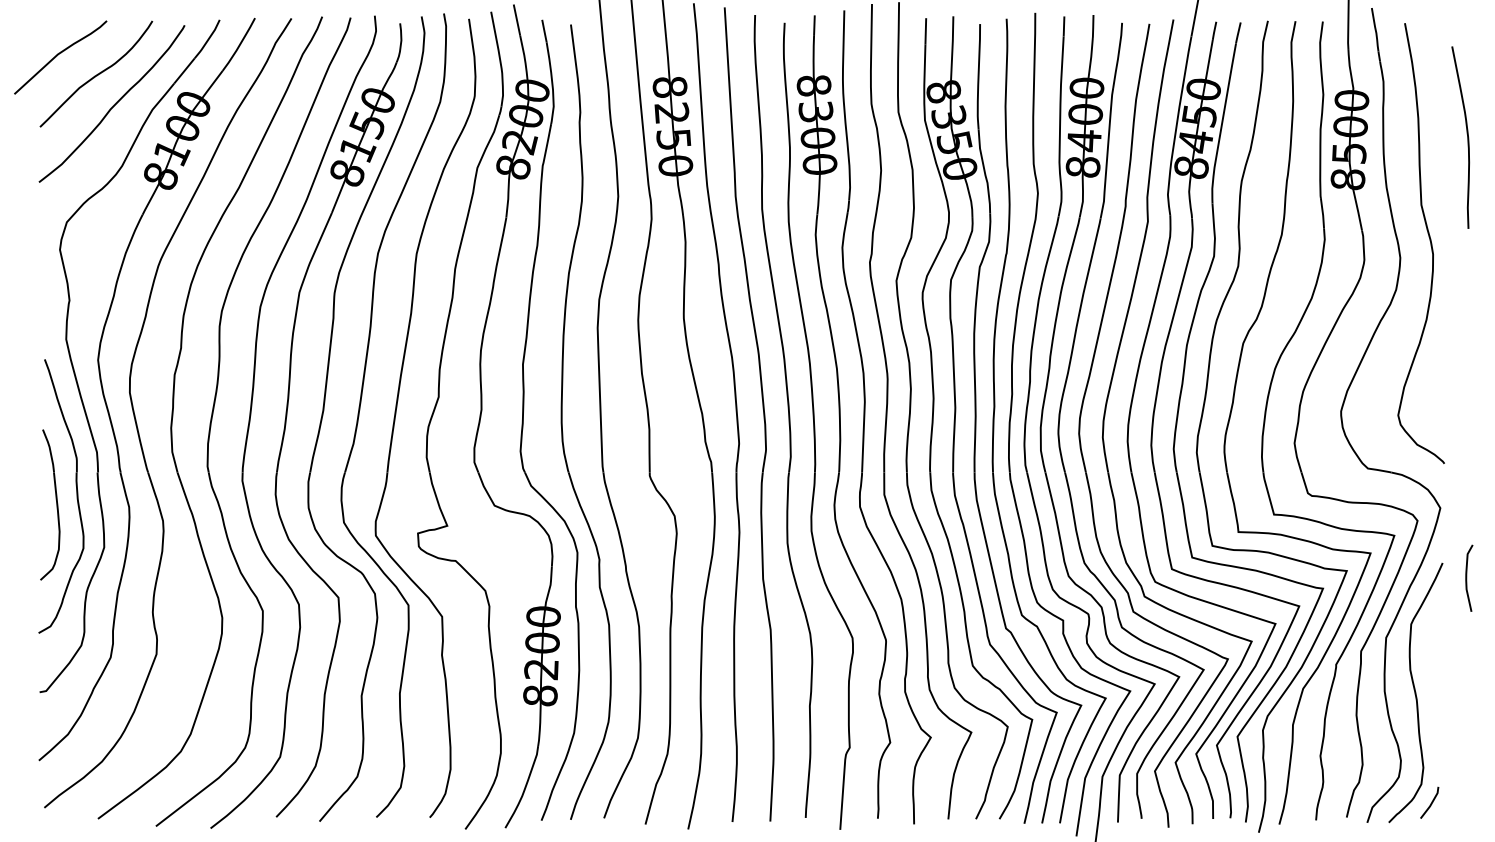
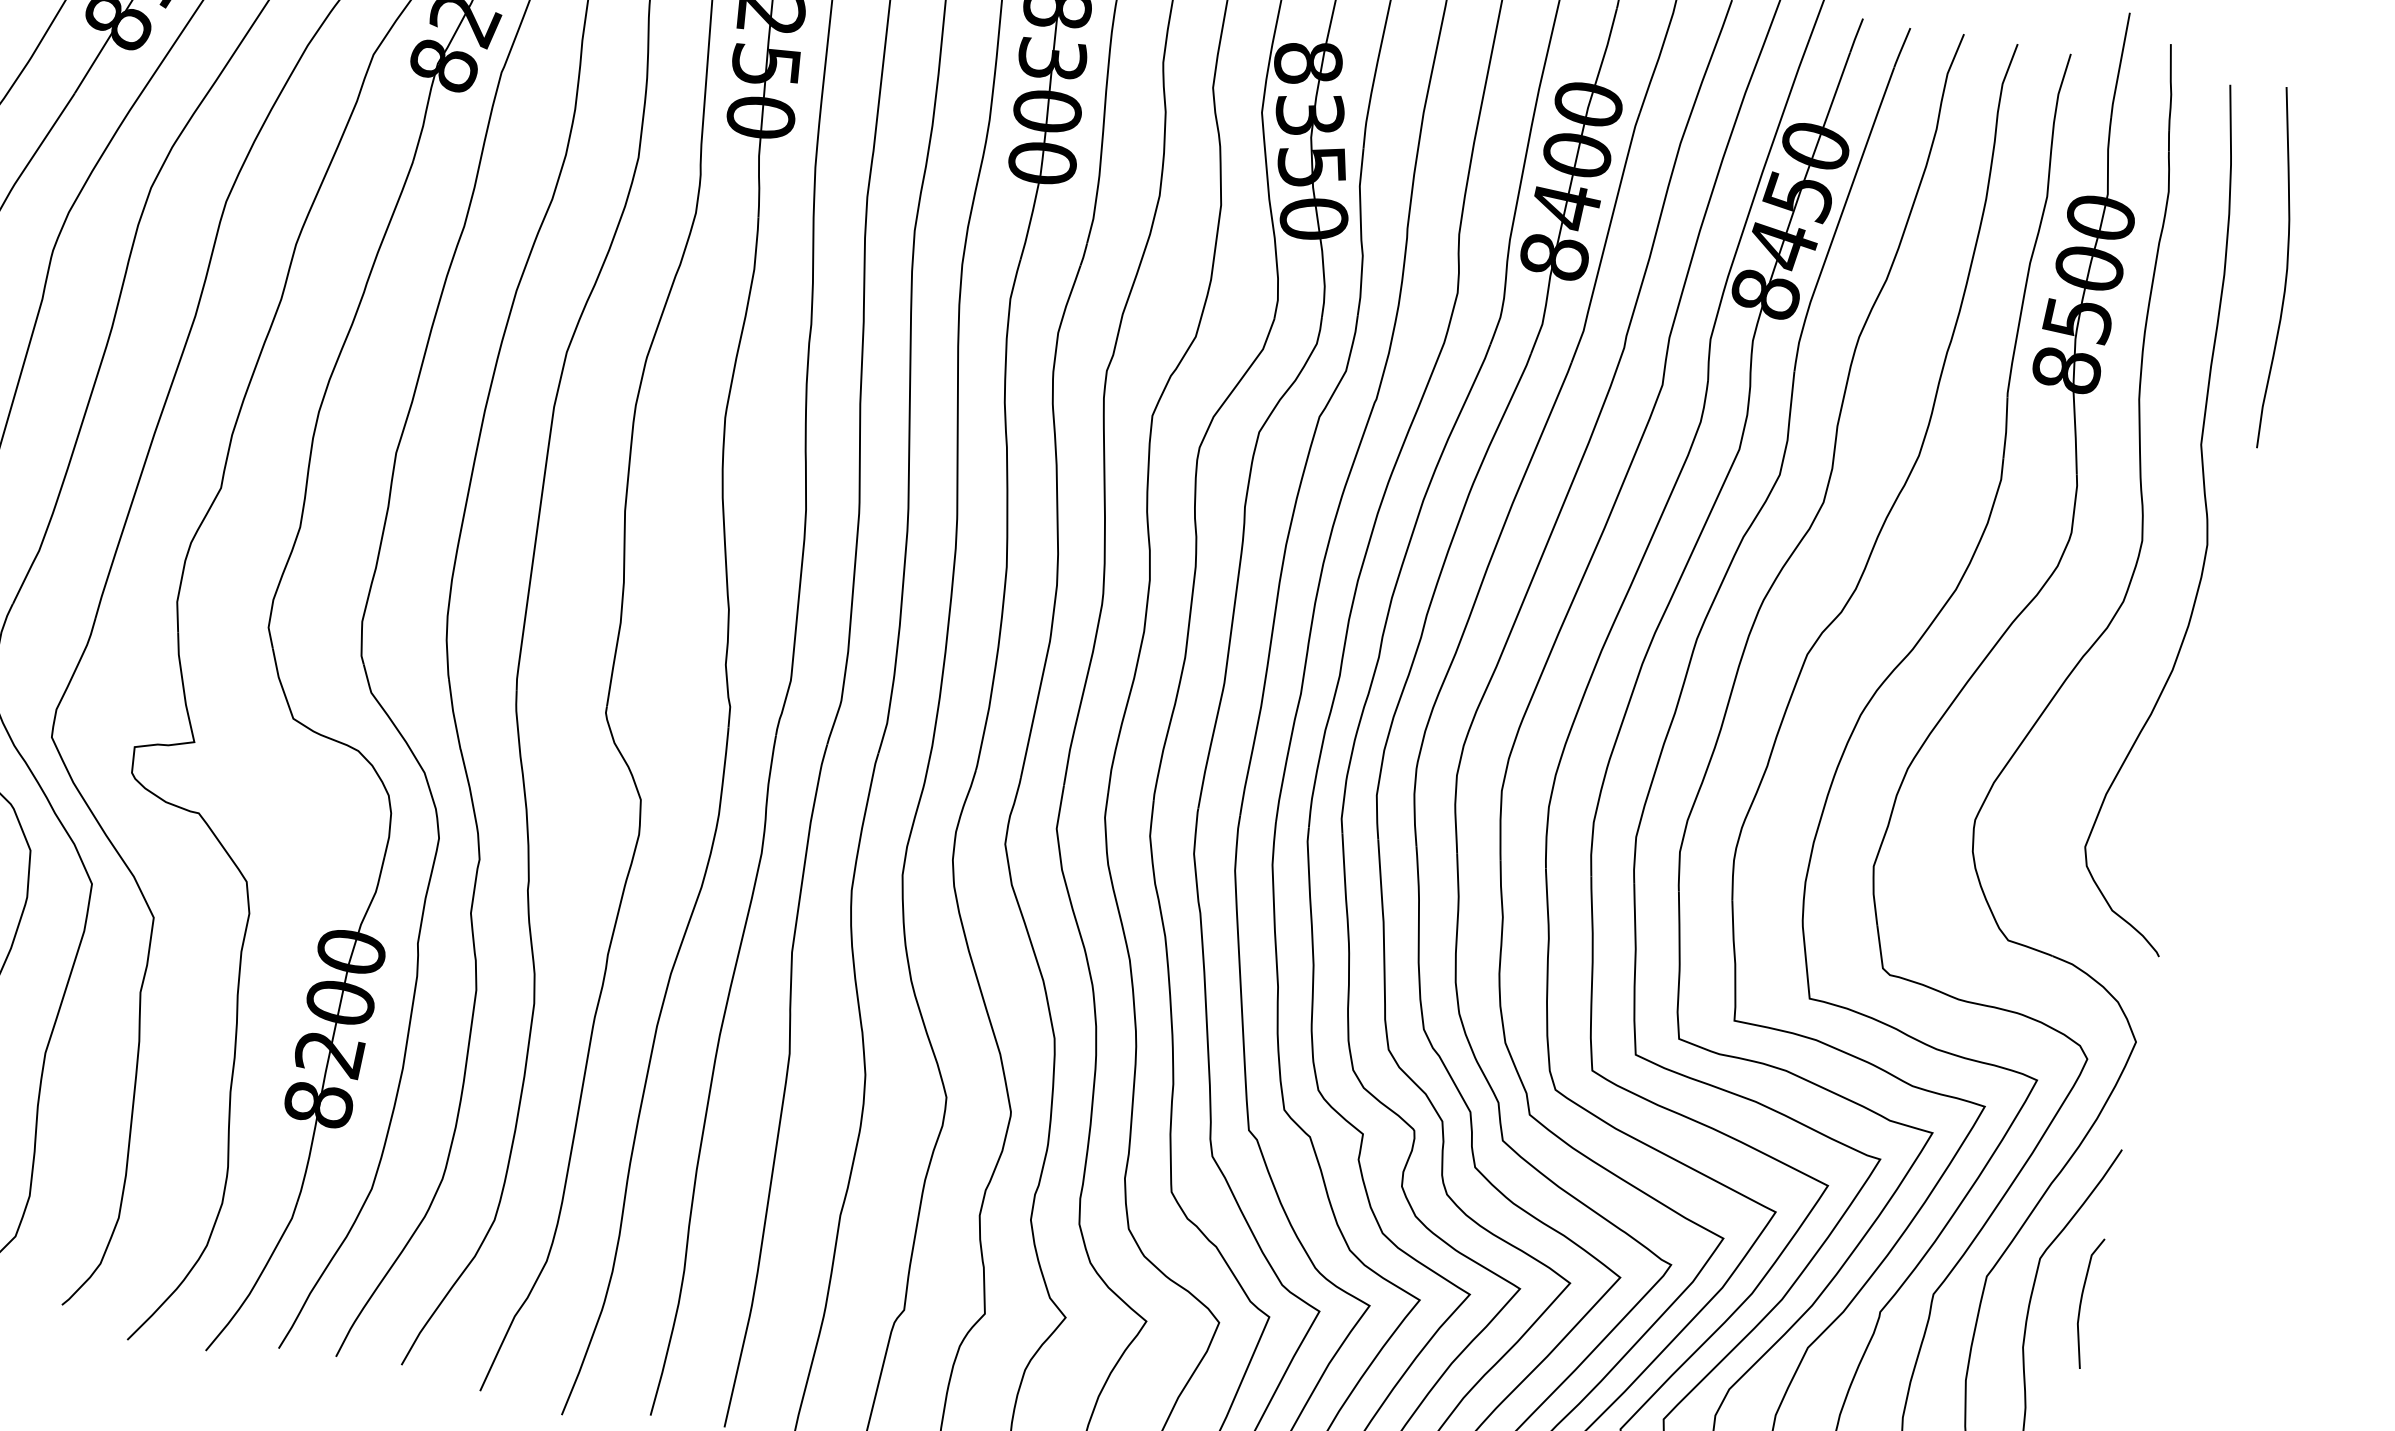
curve: (1467, 137) -> (2285, 269), moved
curve: (1467, 577) -> (2083, 1300), moved

